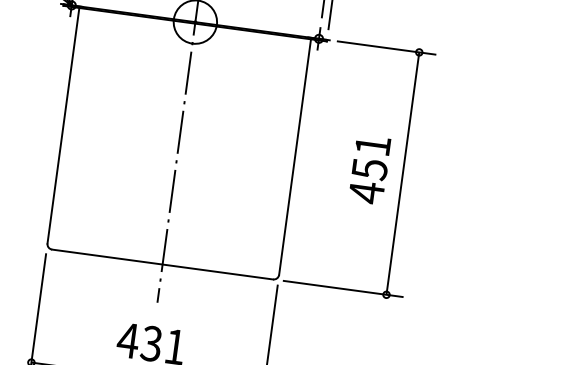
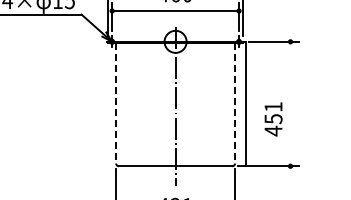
line: (63, 126) -> (116, 103), solid -> dashed
line: (295, 158) -> (235, 103), solid -> dashed
text: (369, 170) -> (273, 119), moved
line: (403, 172) -> (245, 103), moved

